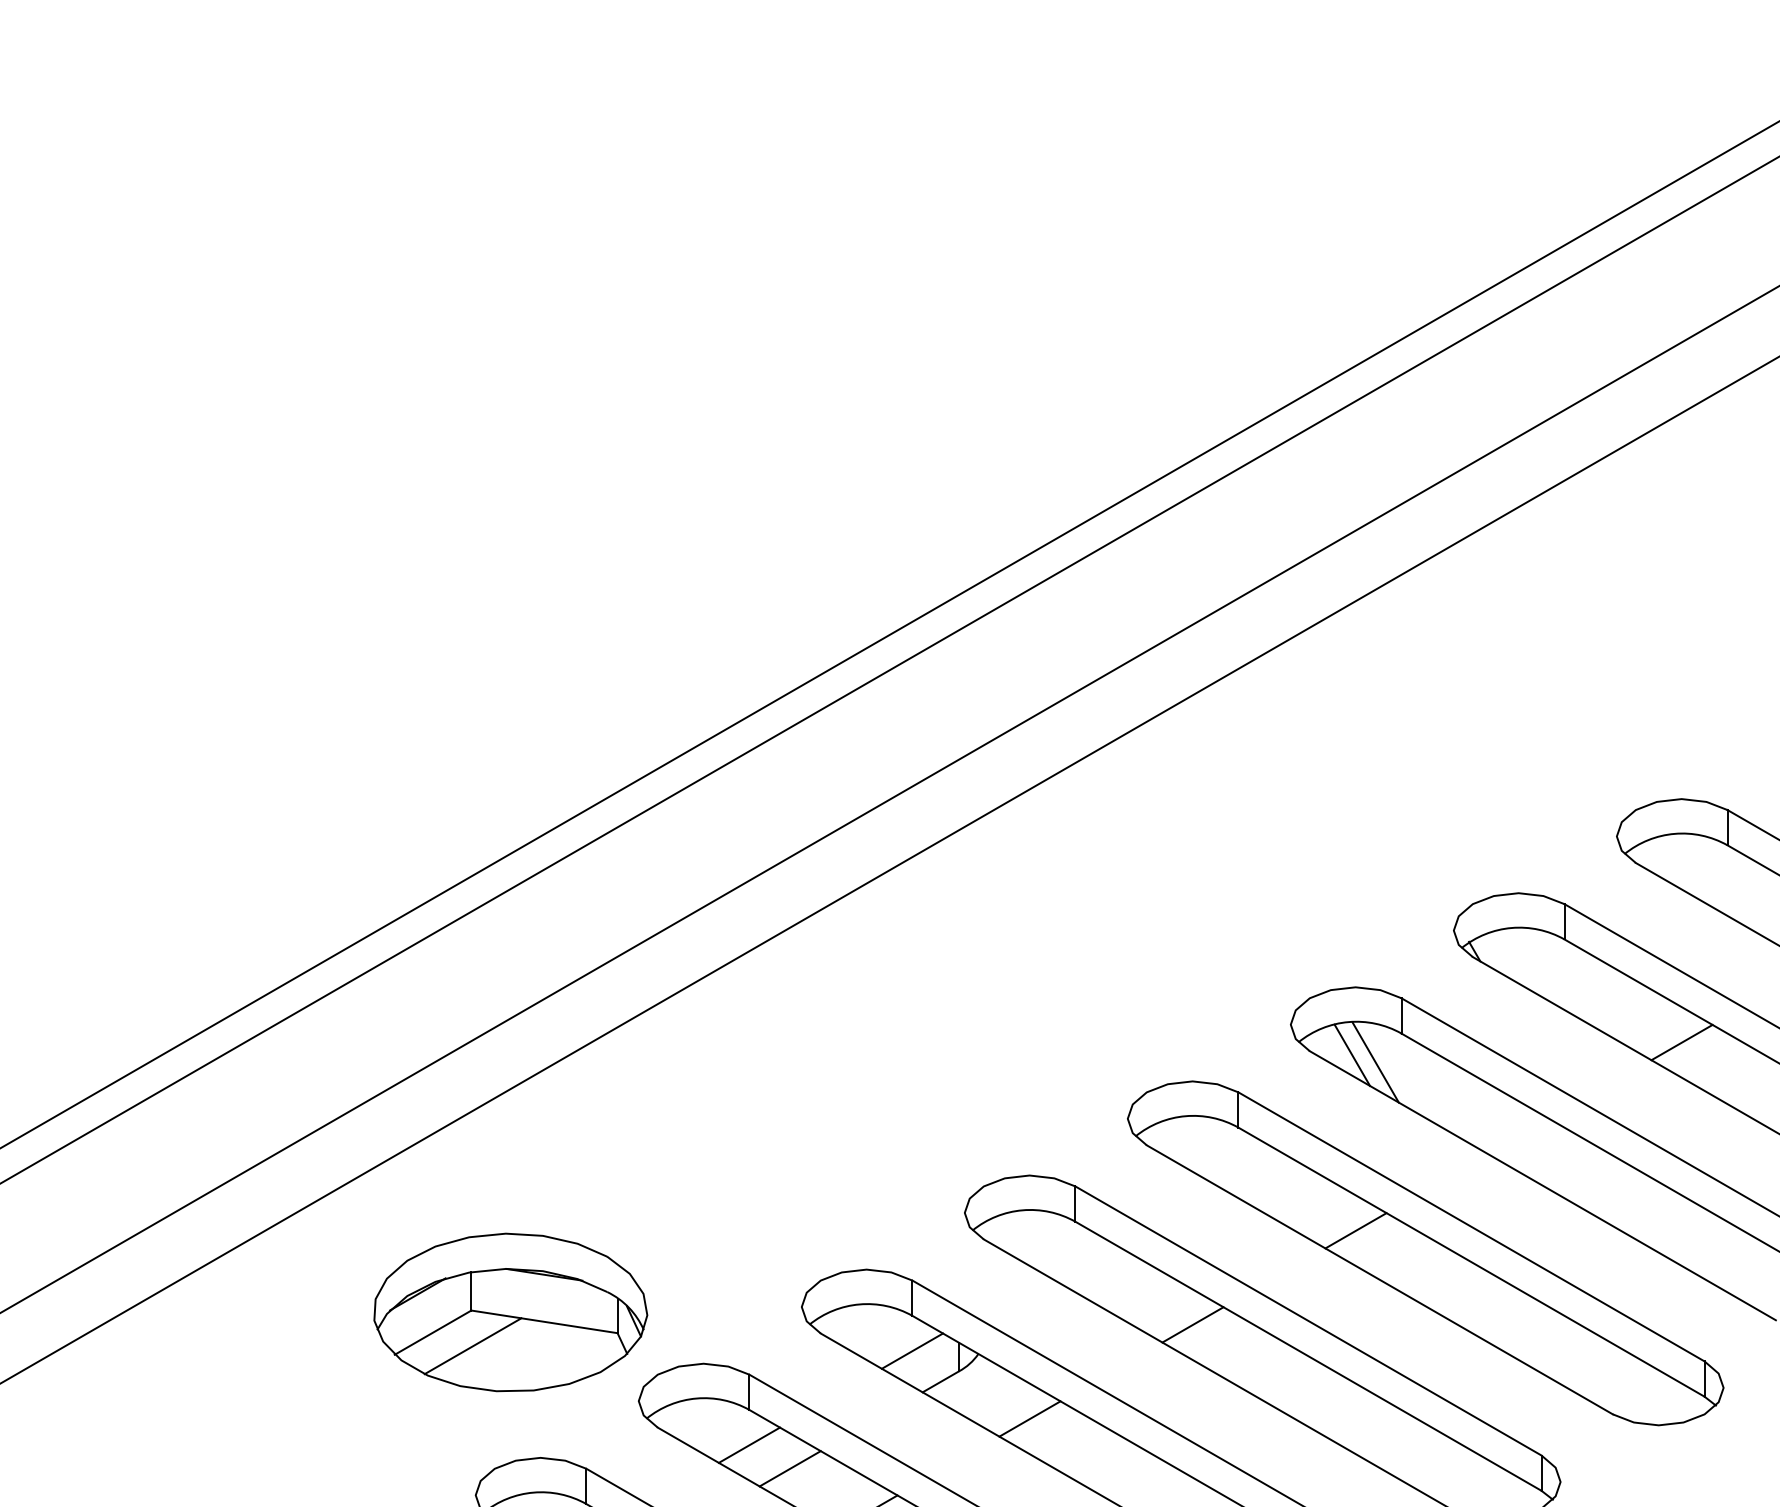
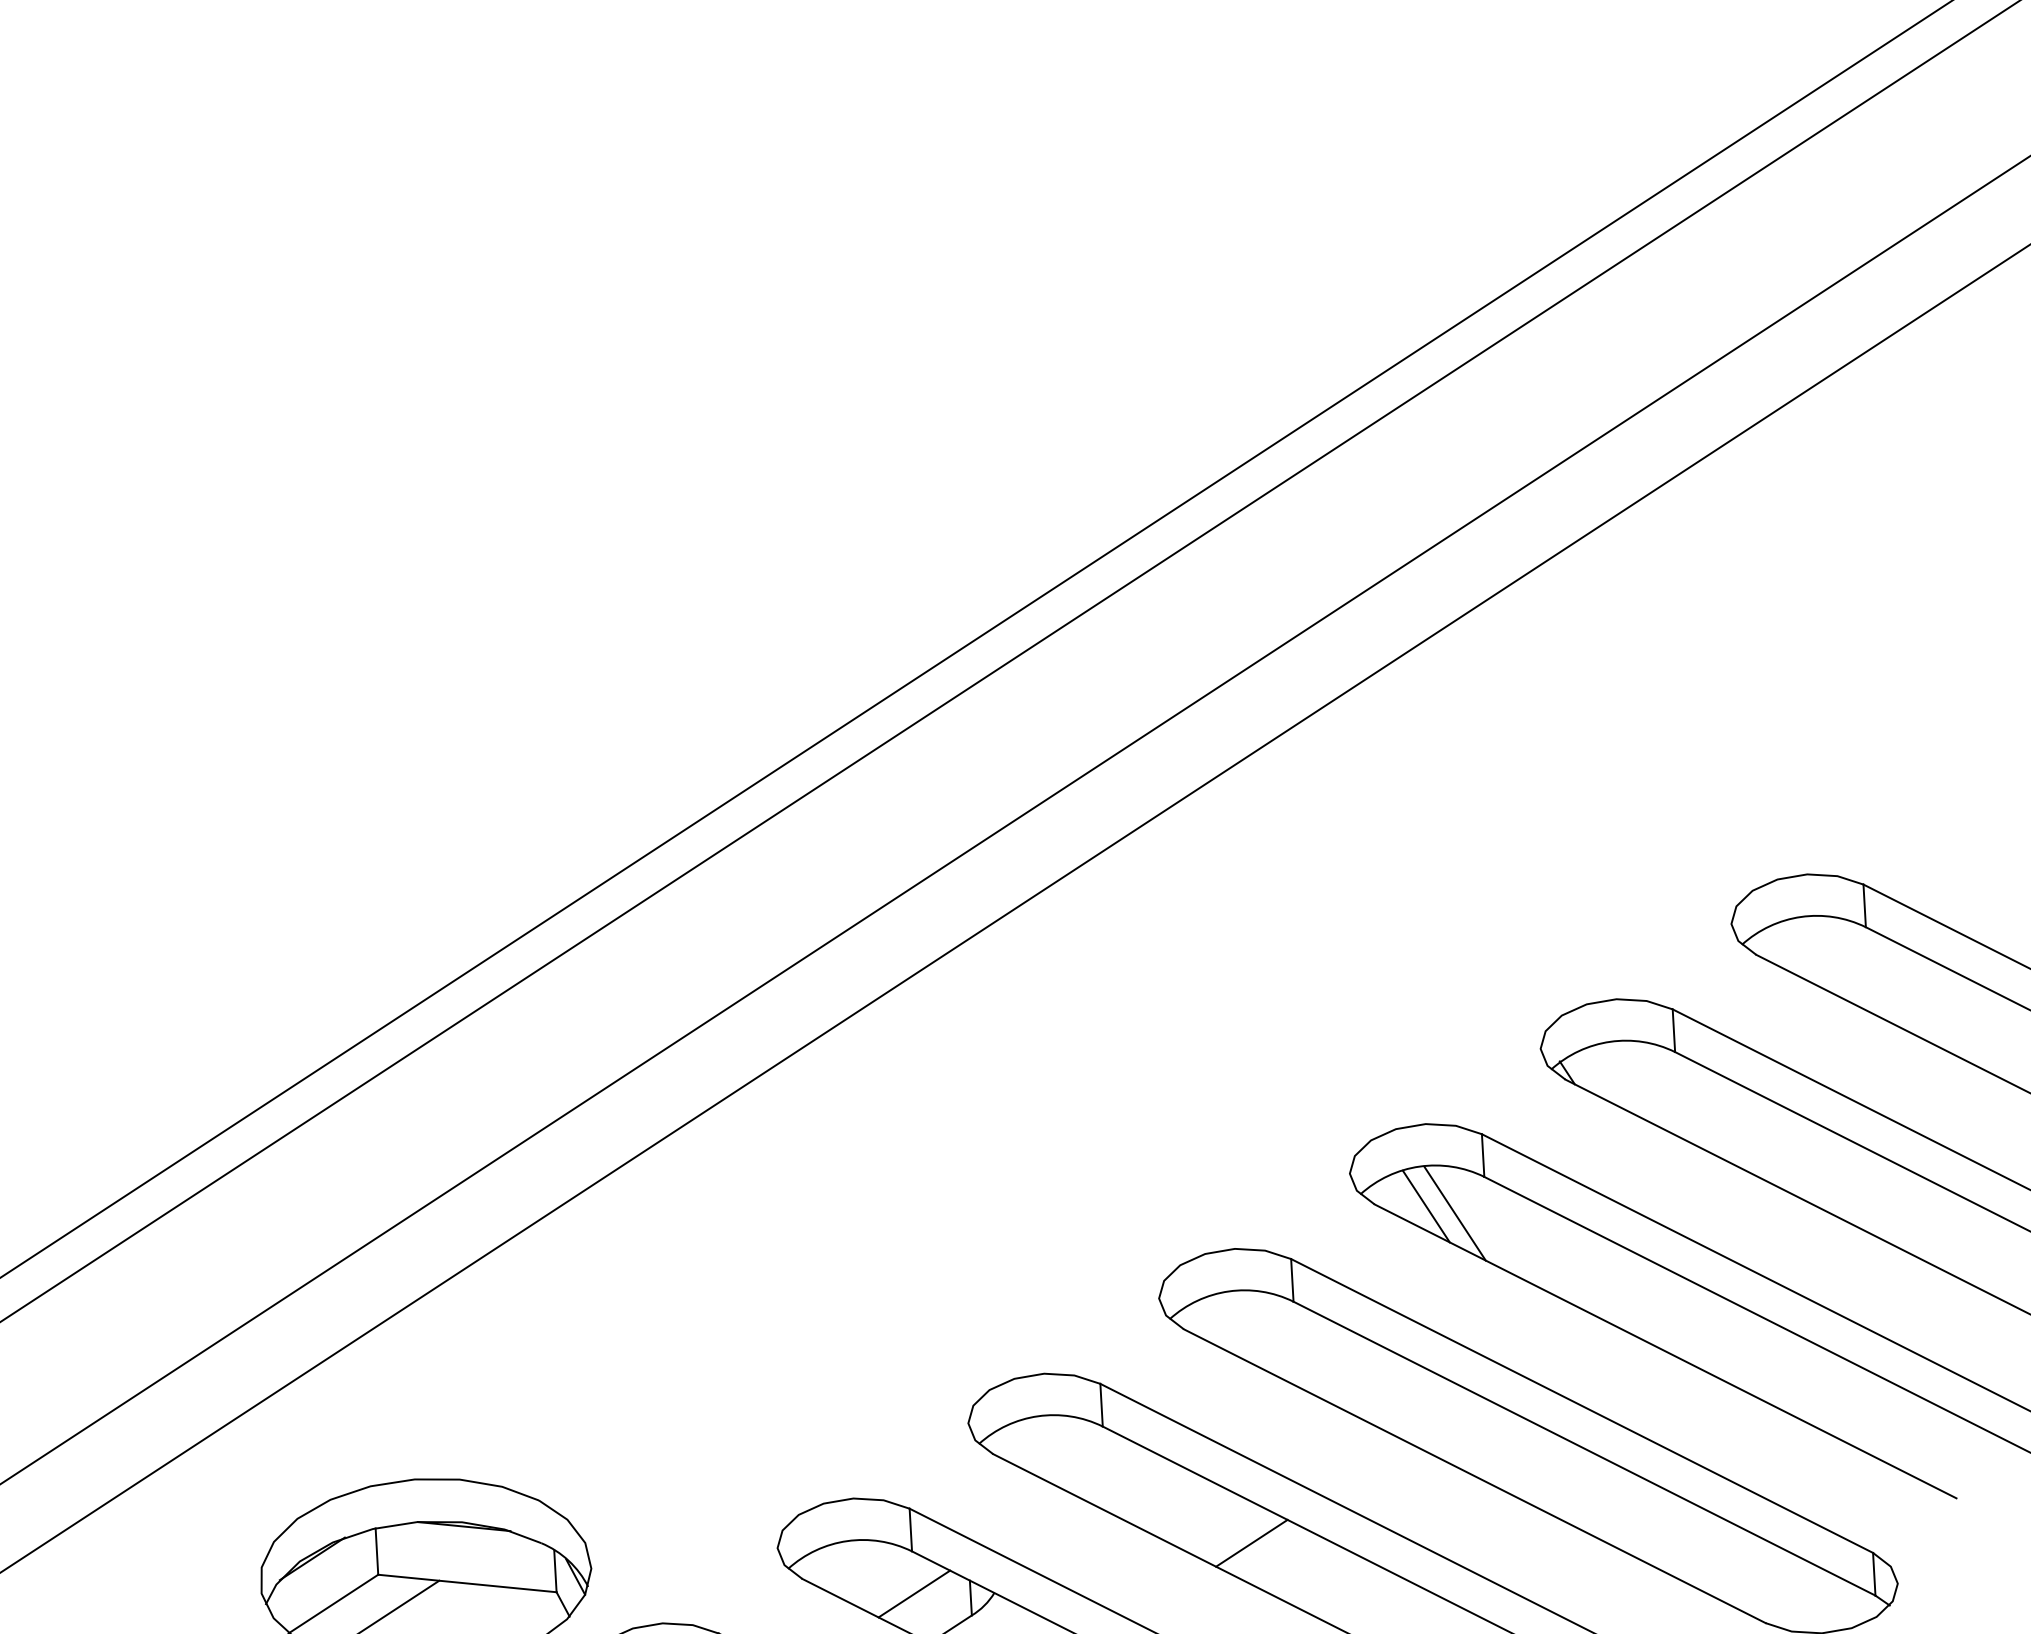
line: (1681, 1042) -> (1823, 1168), removed
line: (1355, 1230) -> (1442, 1418), removed

